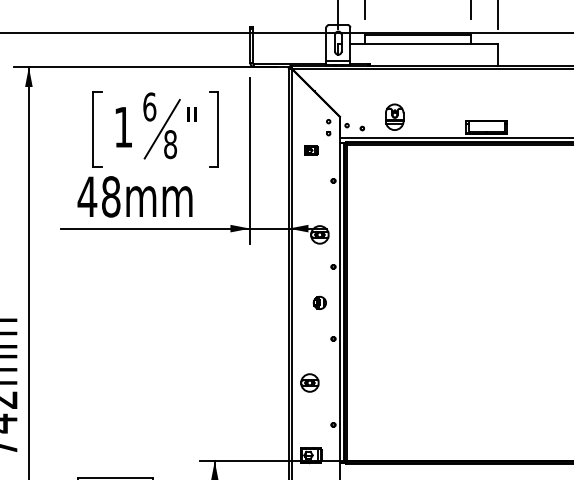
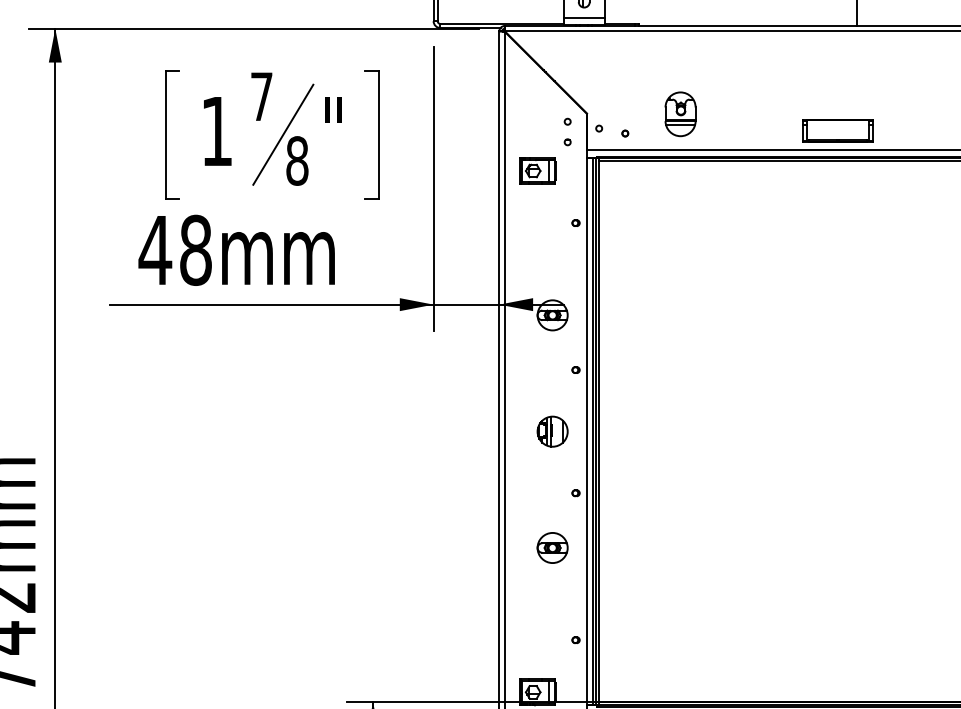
text: (149, 106) -> (261, 95), 6 -> 7
part: (311, 150) -> (538, 171), size x1.67
part: (319, 302) -> (551, 430), size x1.43
part: (309, 382) -> (551, 547), moved

